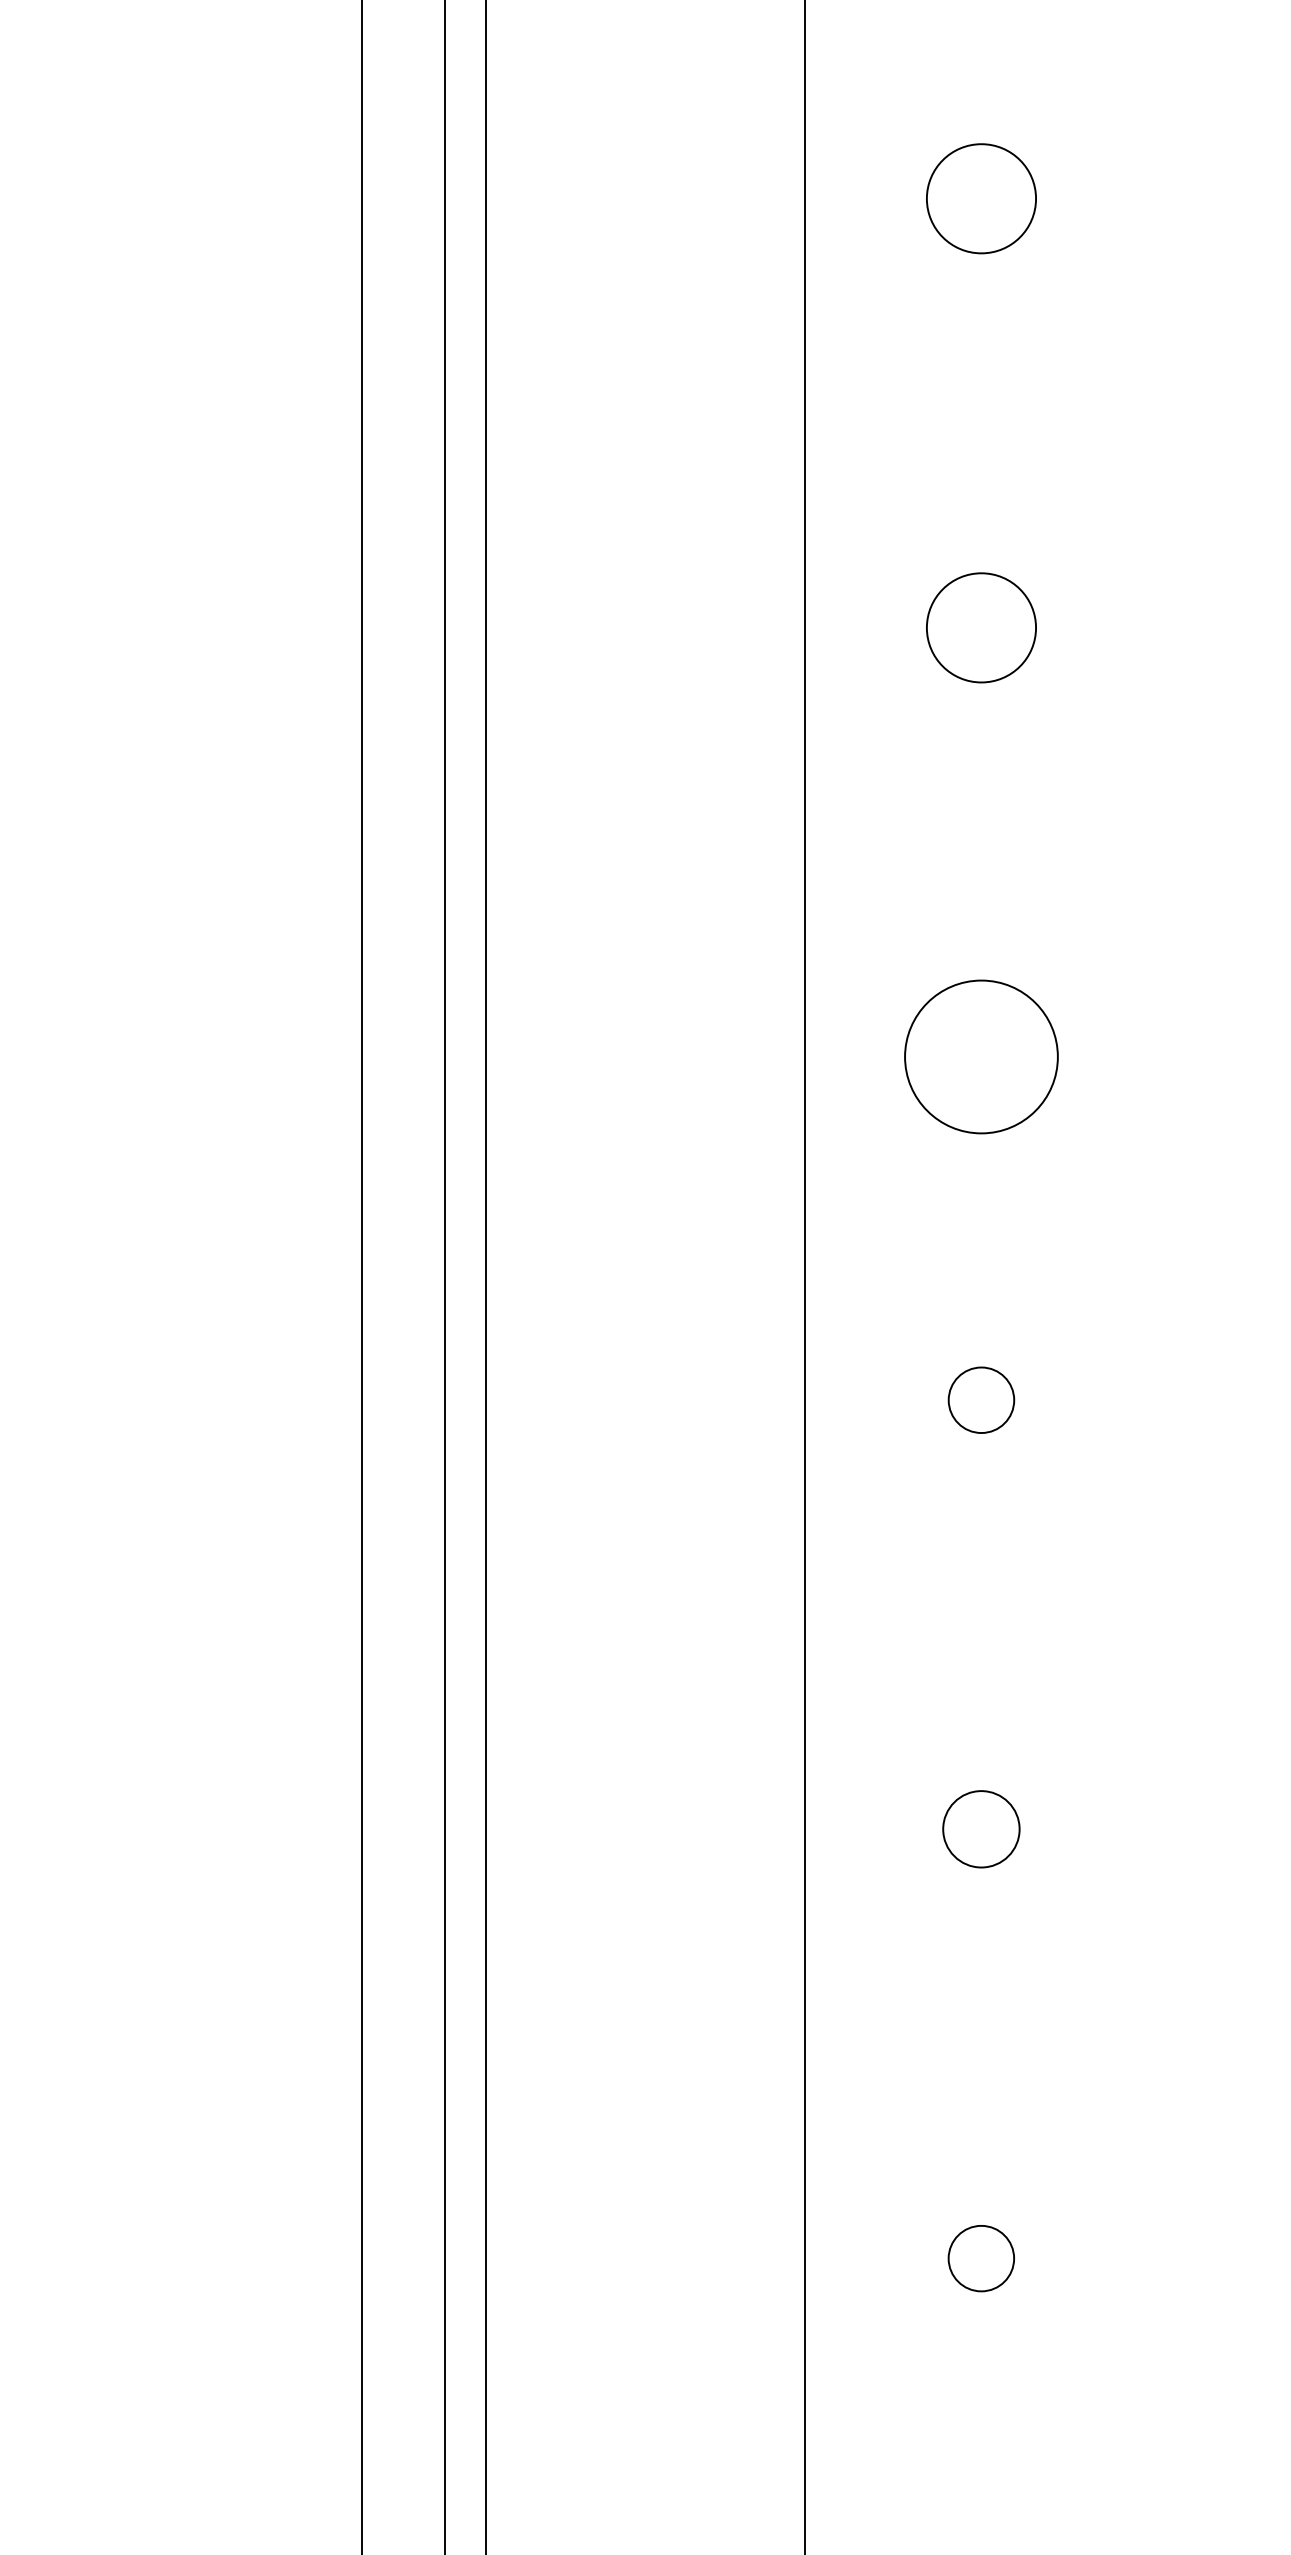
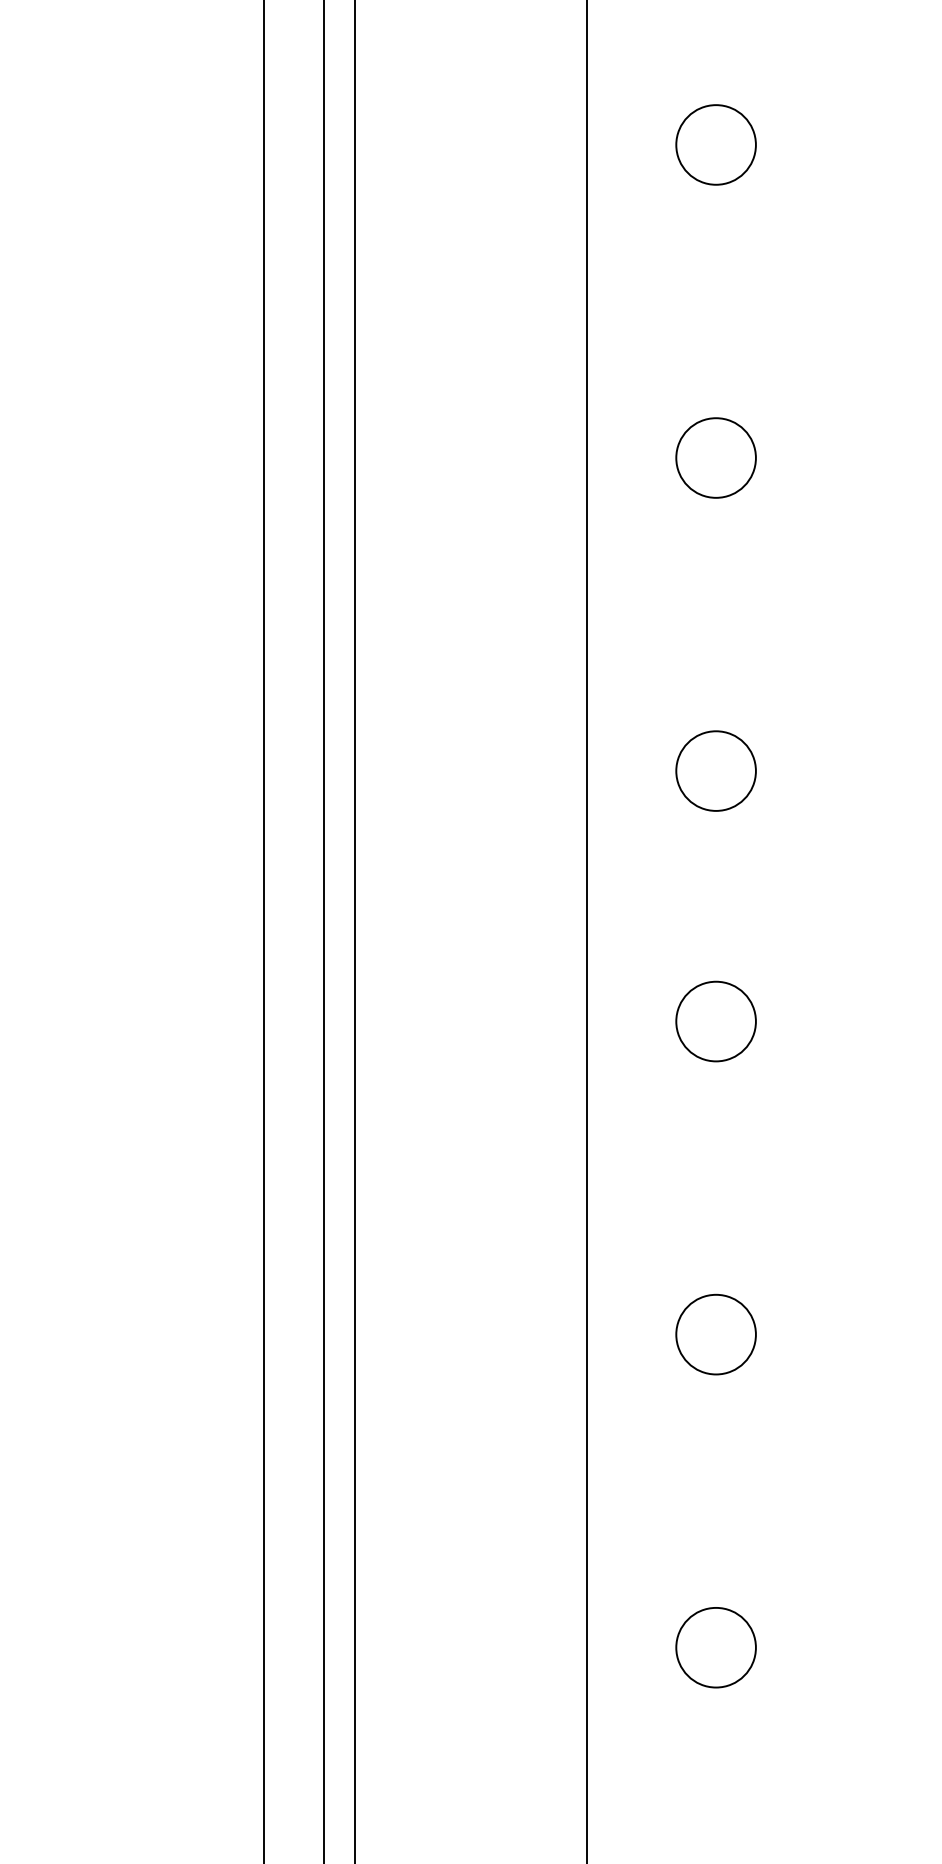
circle: (980, 1056) -> (715, 770), size x0.71
circle: (980, 1400) -> (715, 1021), size x1.67
circle: (980, 1829) -> (715, 1334), size x1.43
circle: (980, 2258) -> (715, 1647), size x1.67

